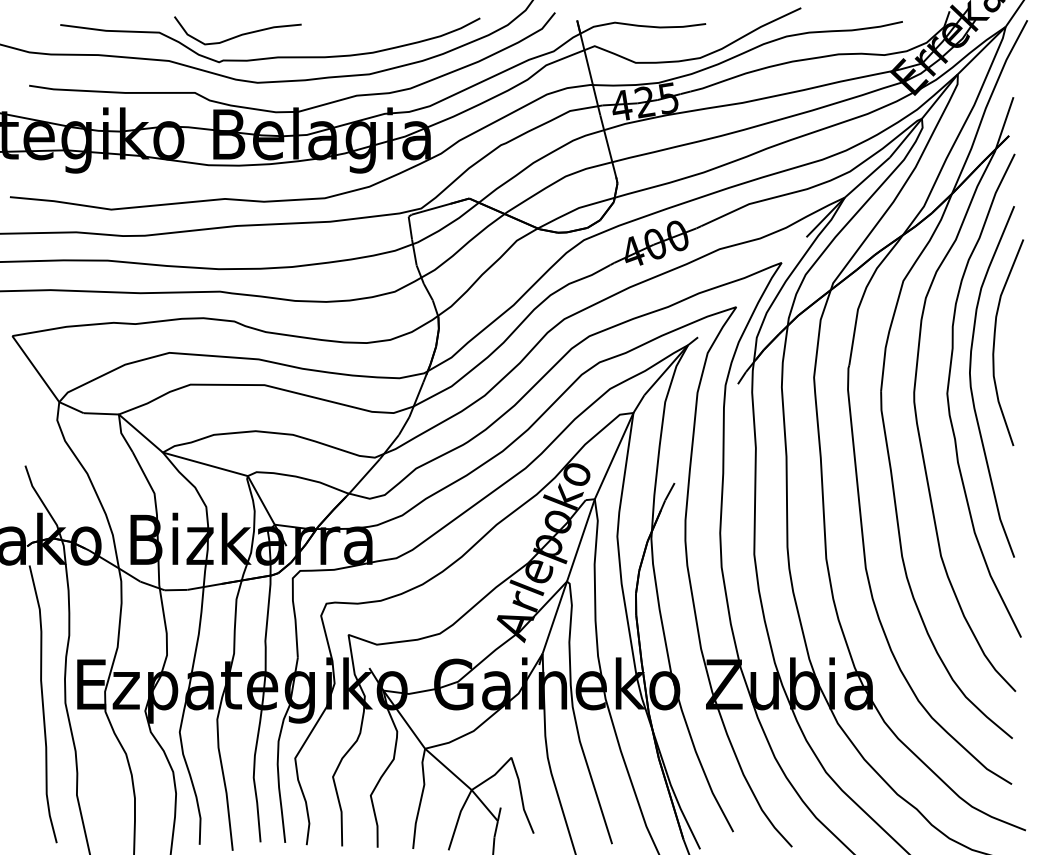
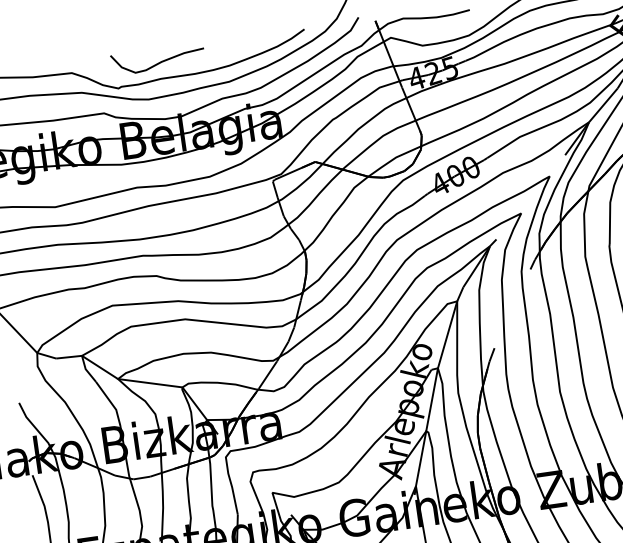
curve: (239, 34) -> (159, 61), moved

